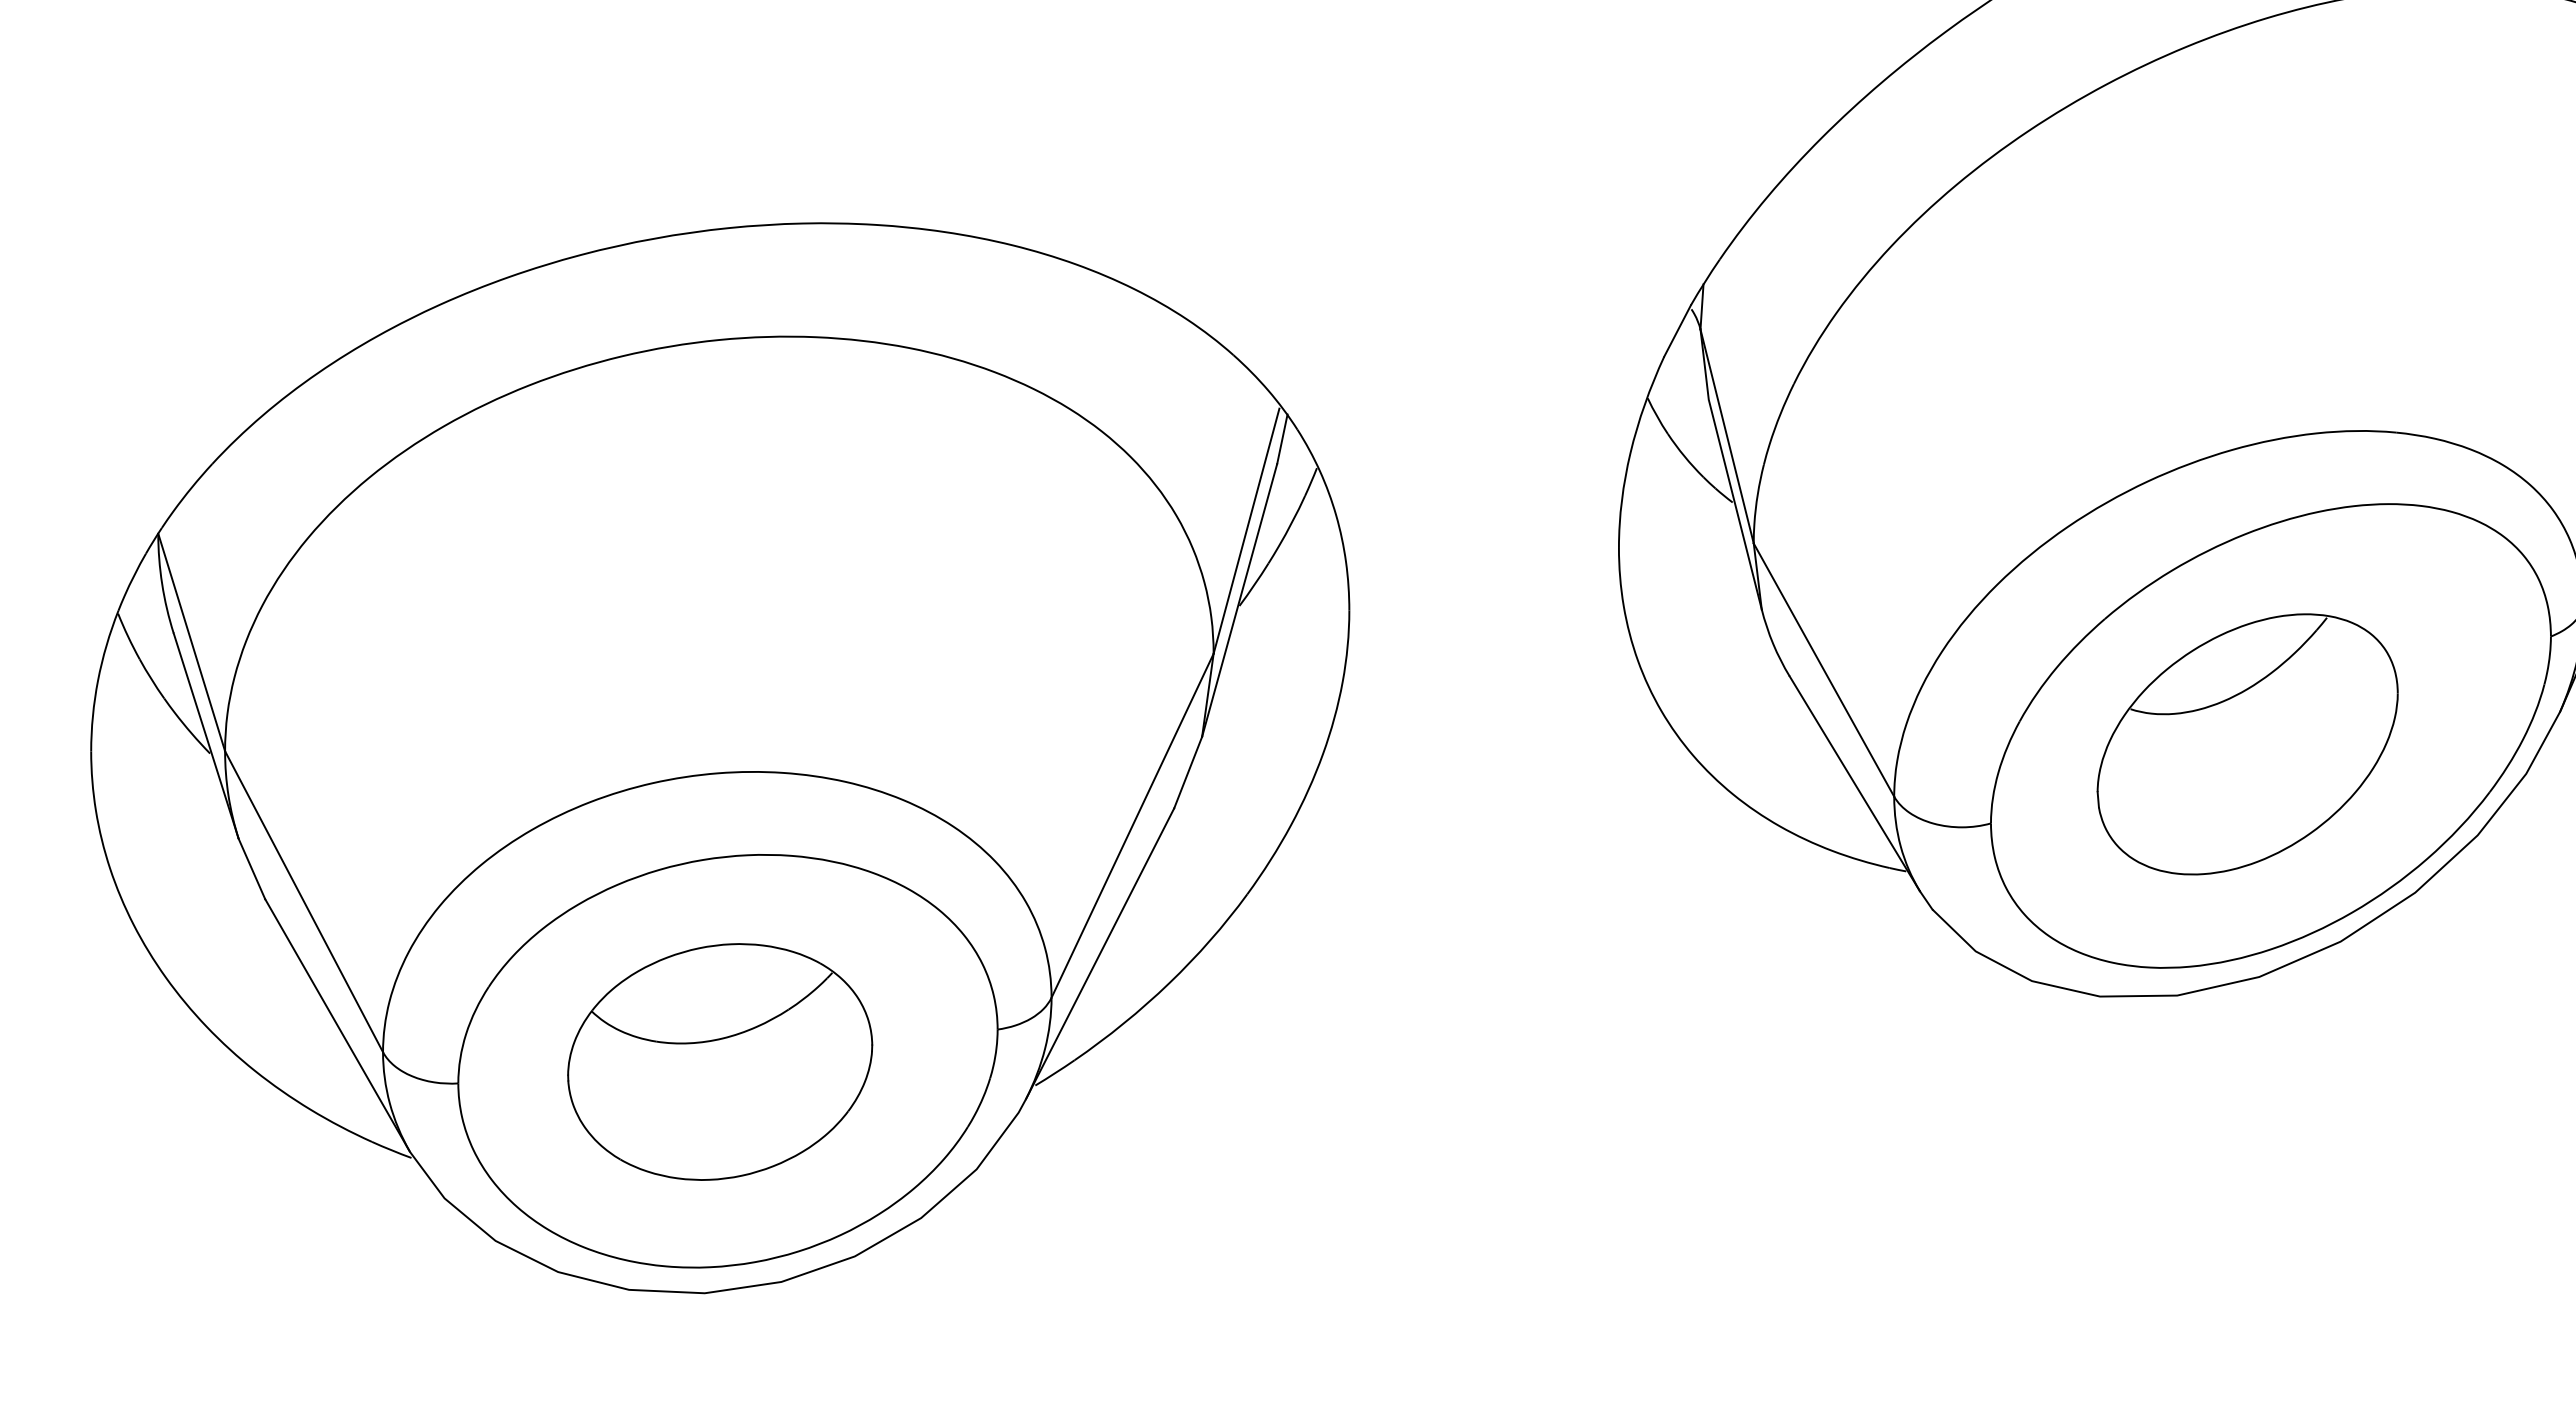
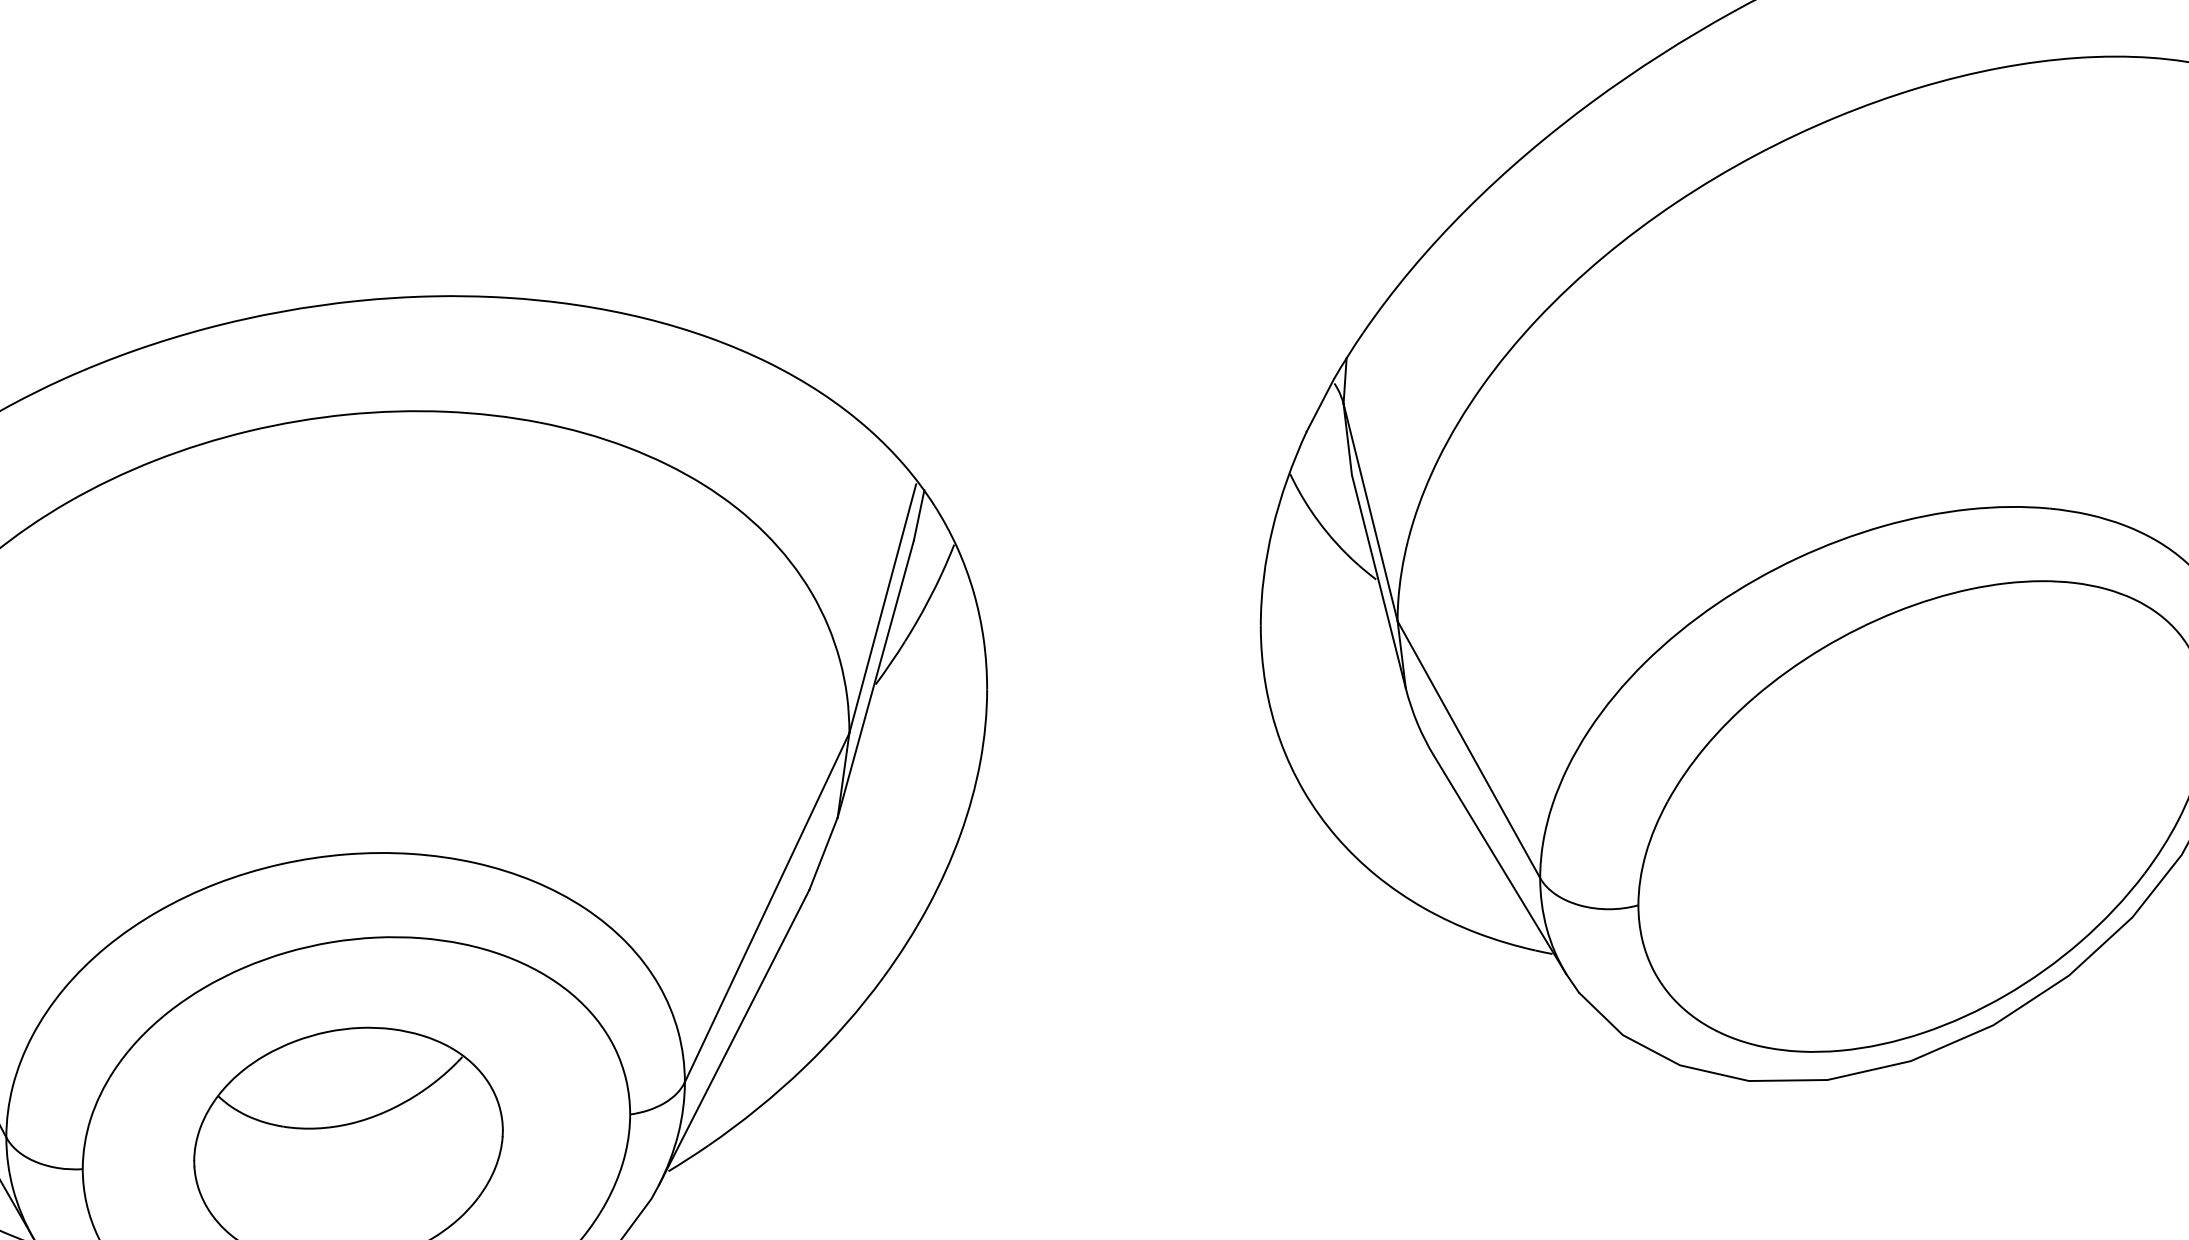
part: (2247, 744) -> (1898, 825), removed

